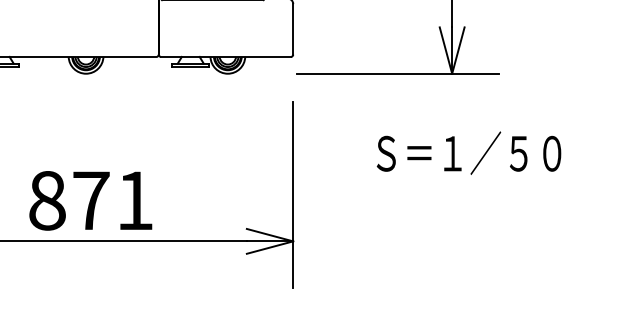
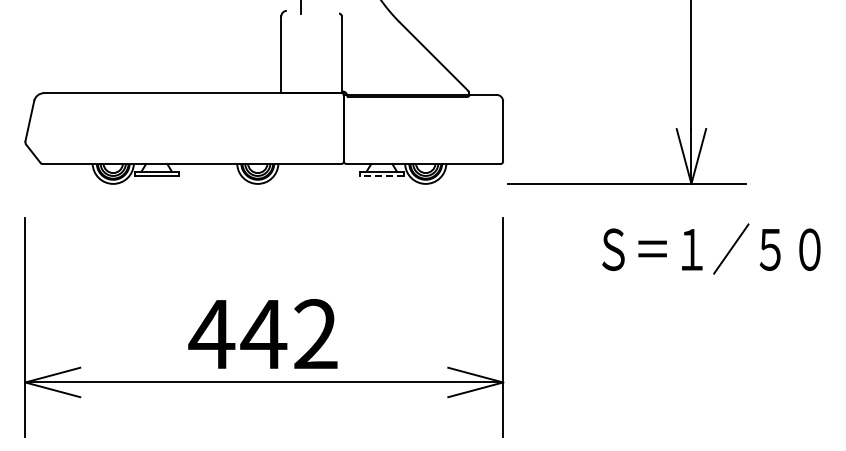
line: (190, 67) -> (381, 176), solid -> dashed
text: (469, 152) -> (711, 248), moved
text: (90, 200) -> (262, 334), 871 -> 442

